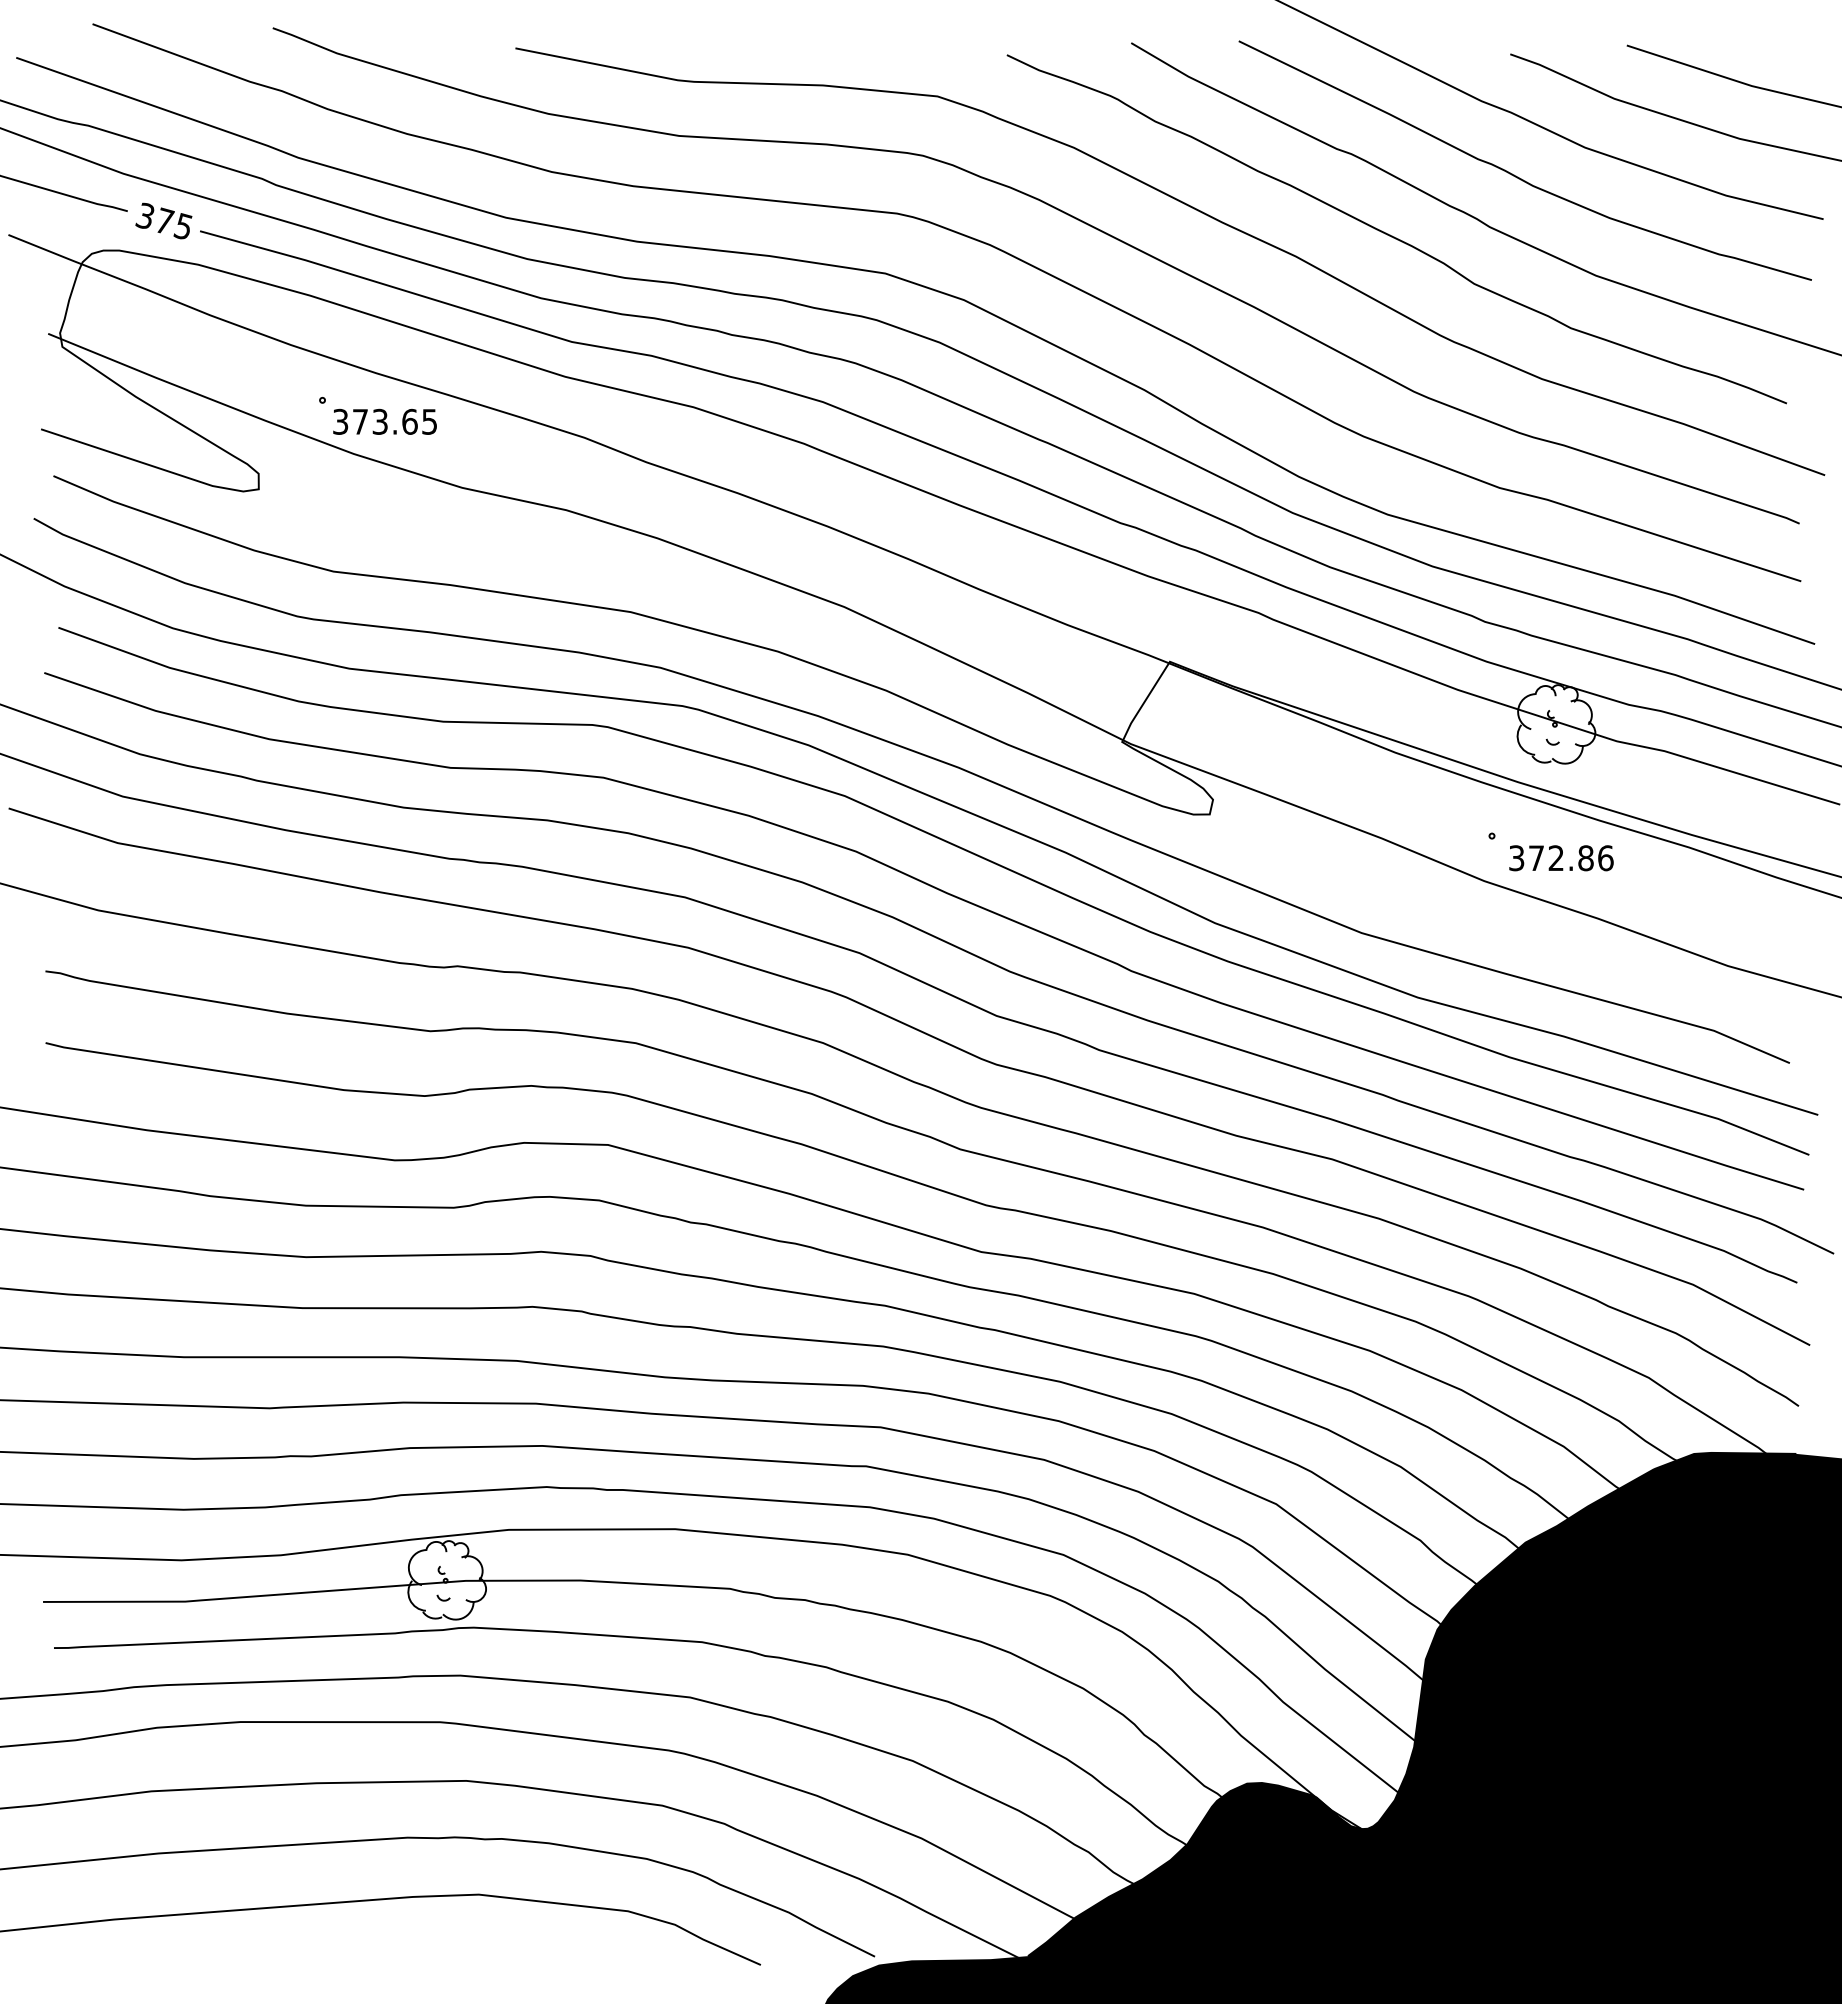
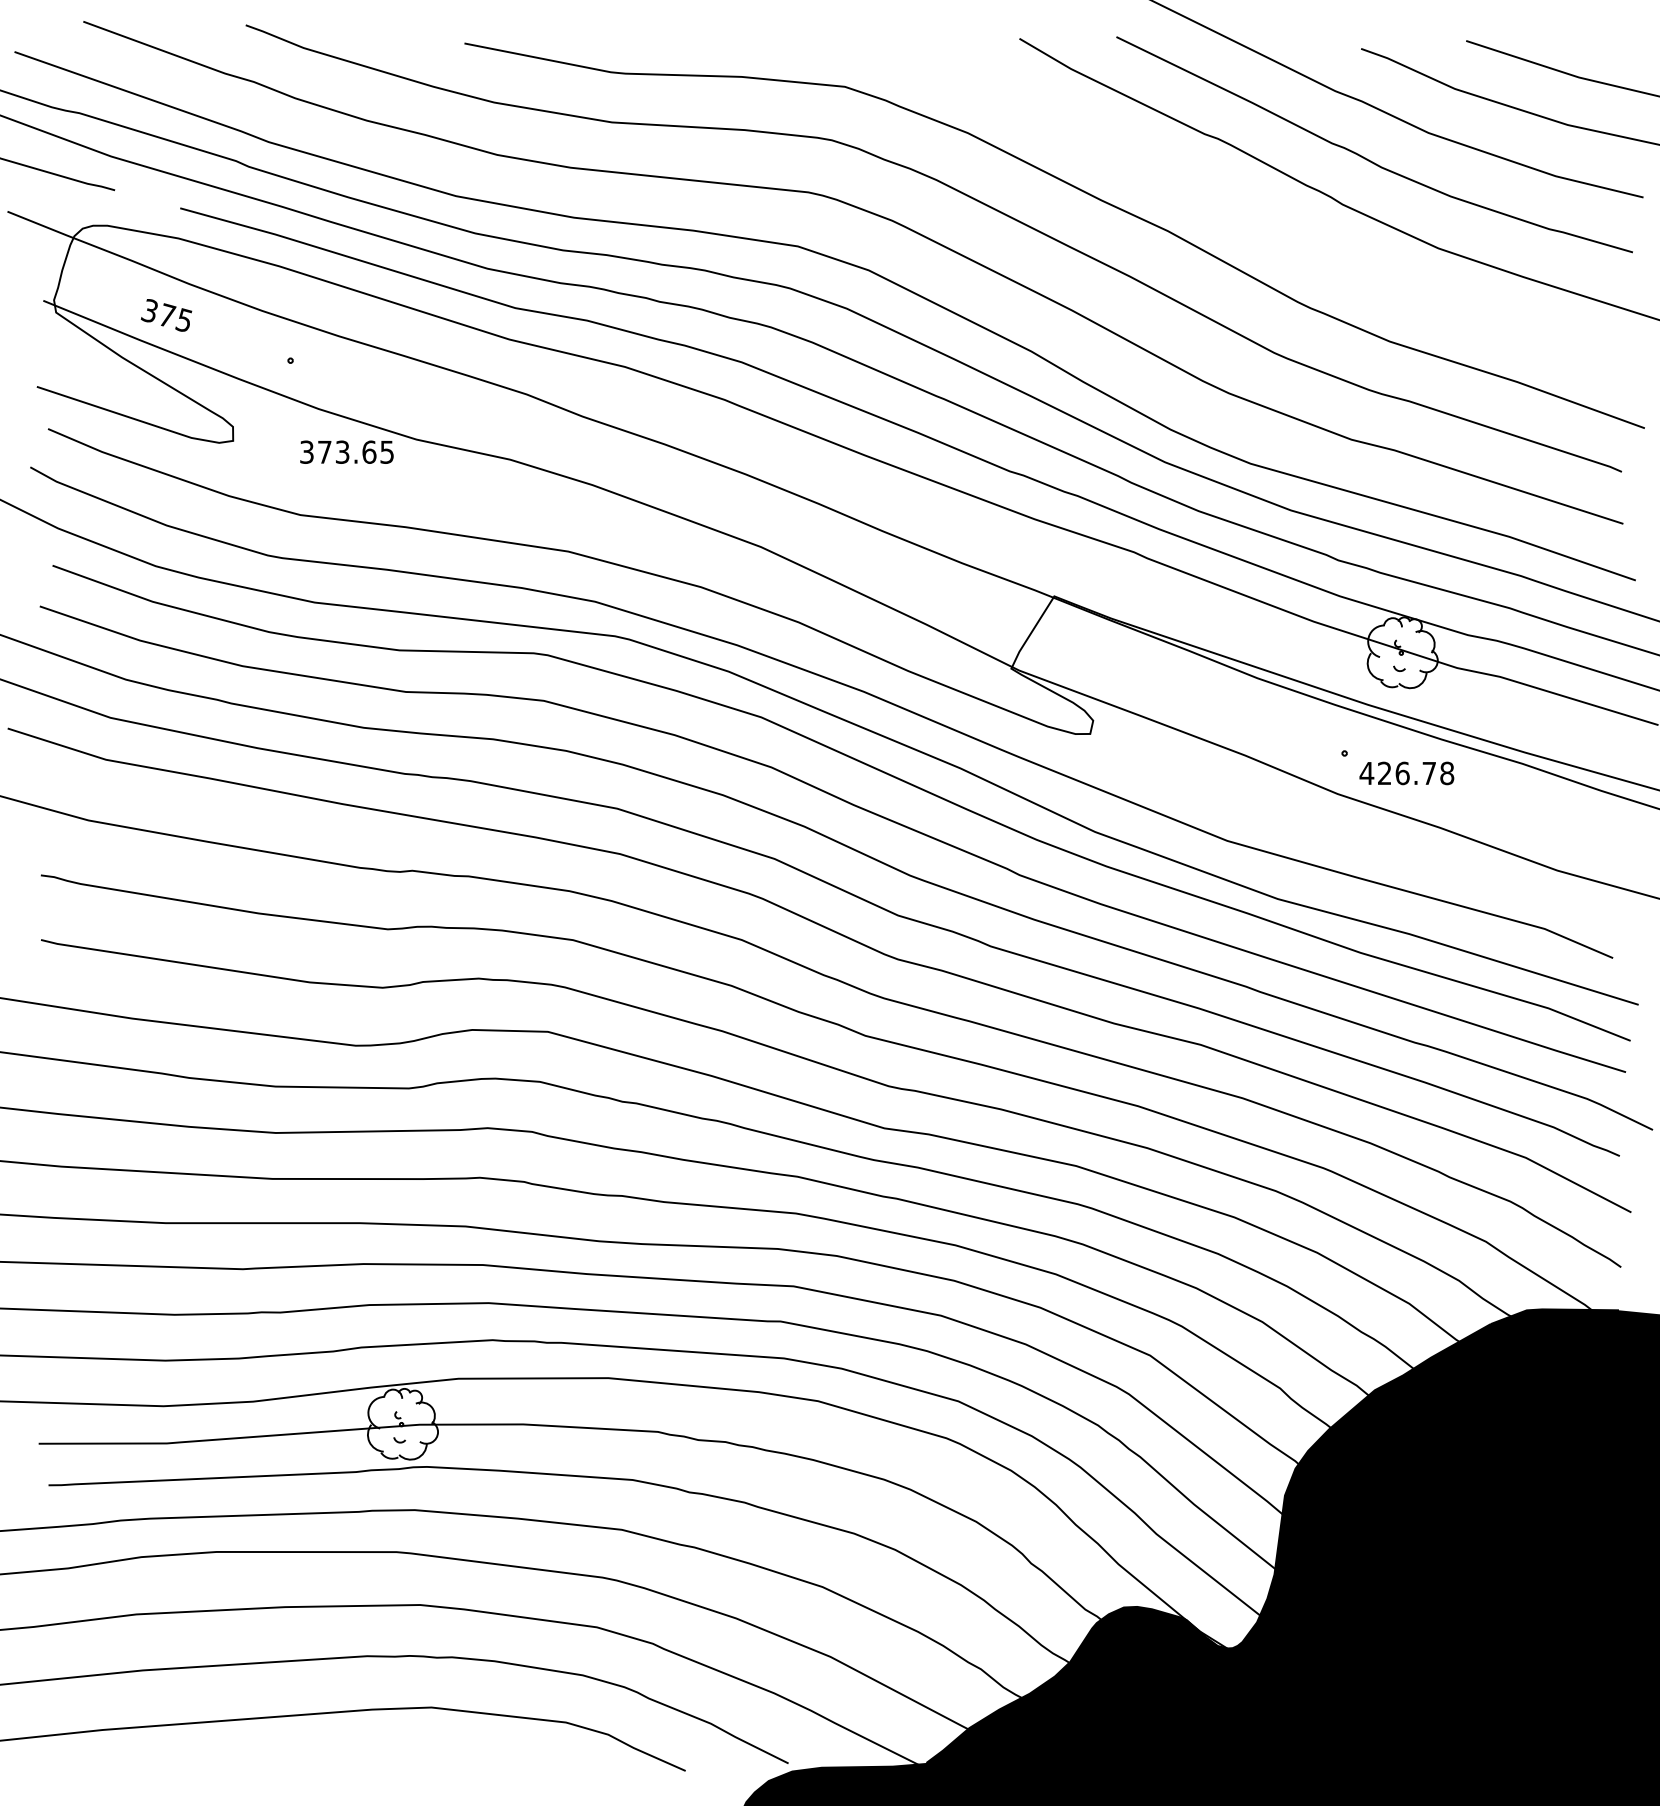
text: (163, 220) -> (166, 314), moved
curve: (1392, 235) -> (1254, 212), removed
text: (384, 421) -> (346, 451), moved
text: (1560, 858) -> (1406, 773), 372.86 -> 426.78

